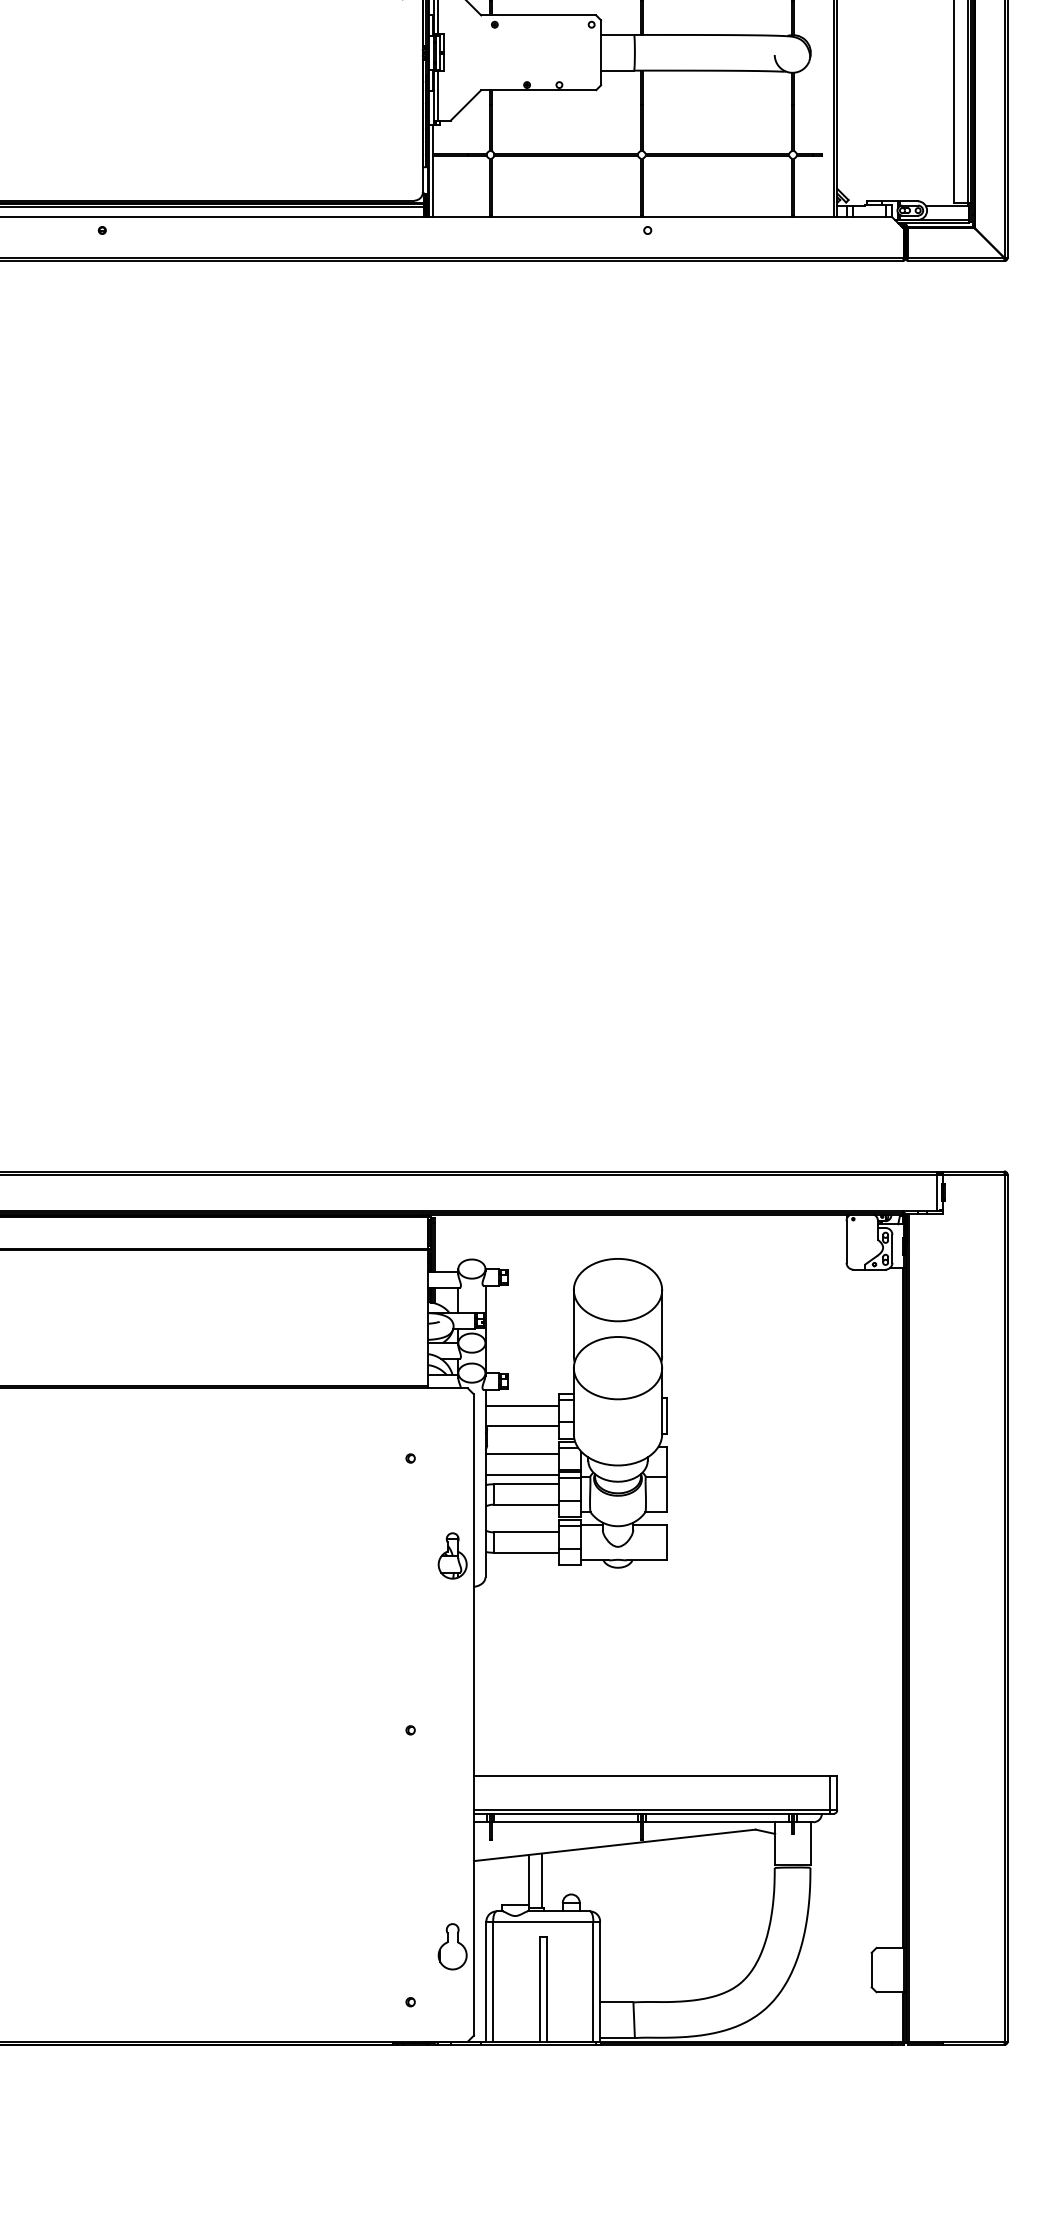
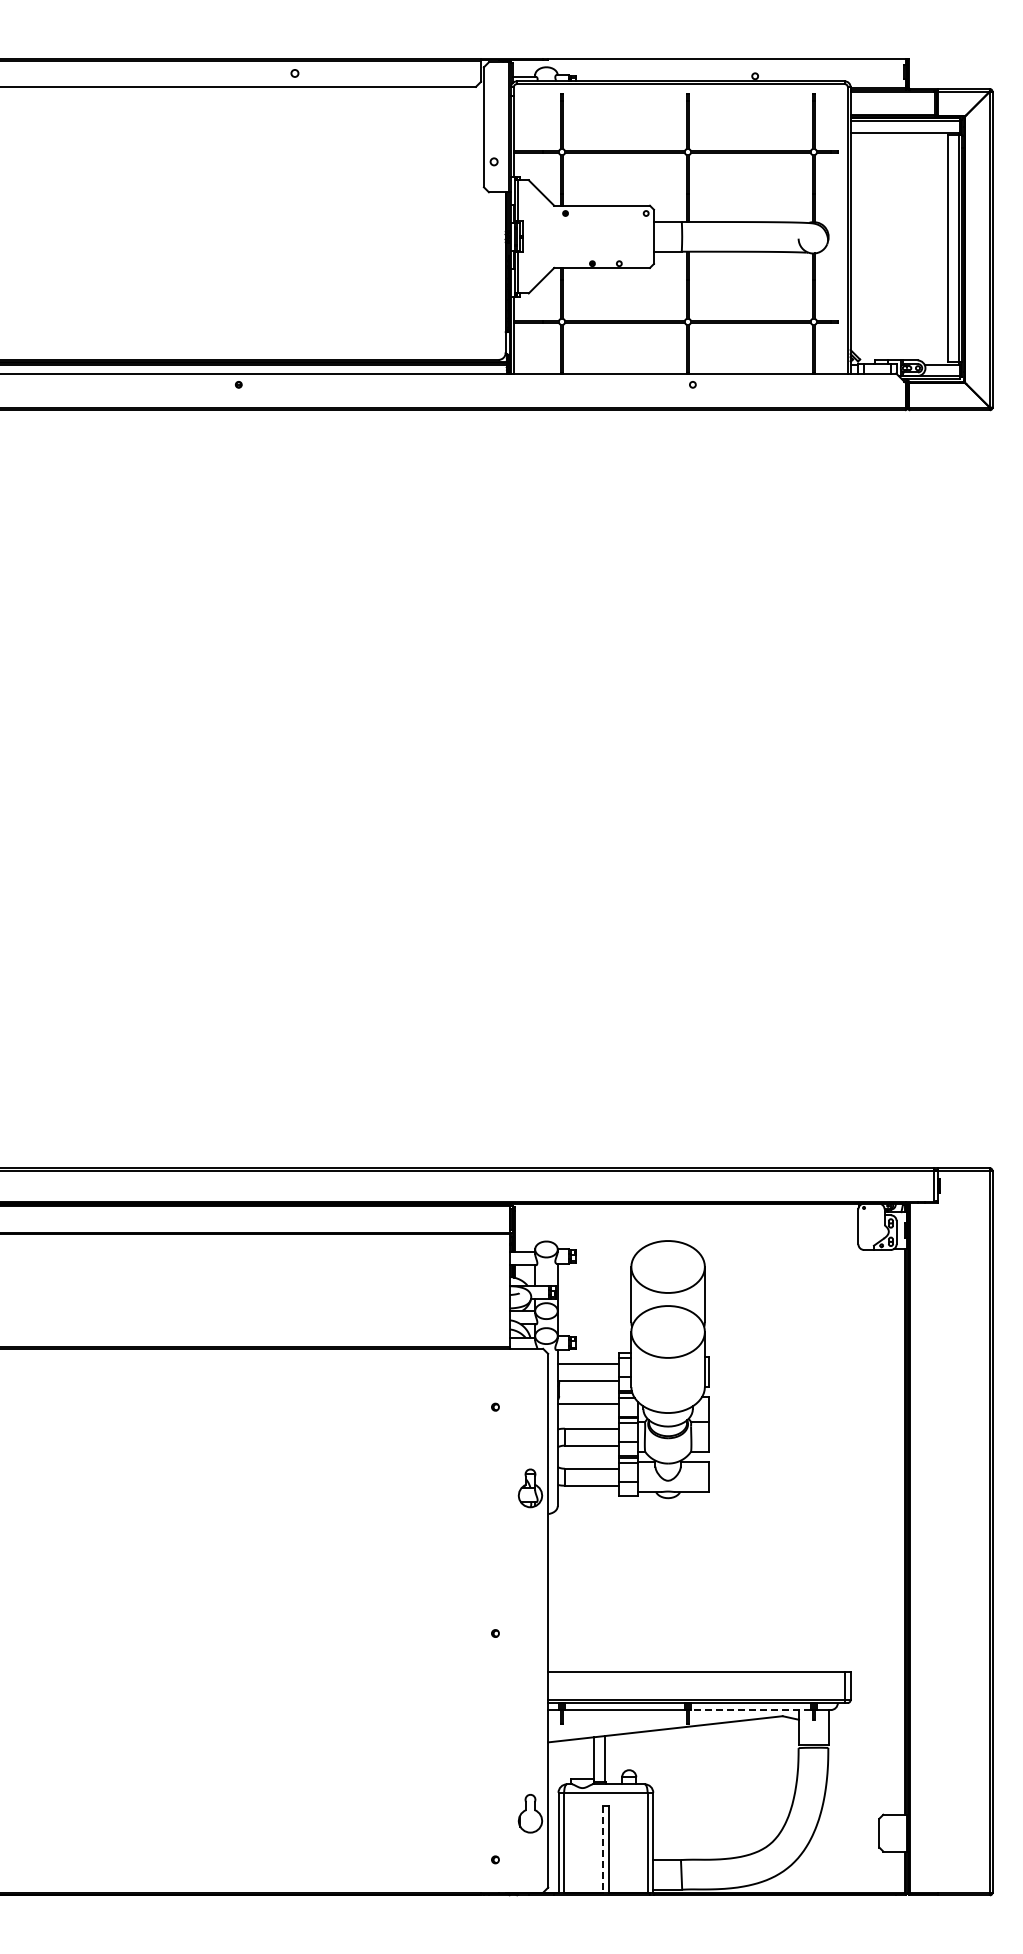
line: (522, 1474) -> (588, 1420), removed
line: (716, 1822) -> (750, 1710), solid -> dashed
line: (540, 1989) -> (603, 1849), solid -> dashed

